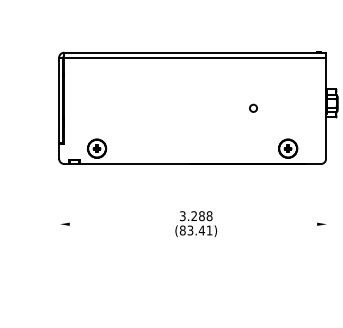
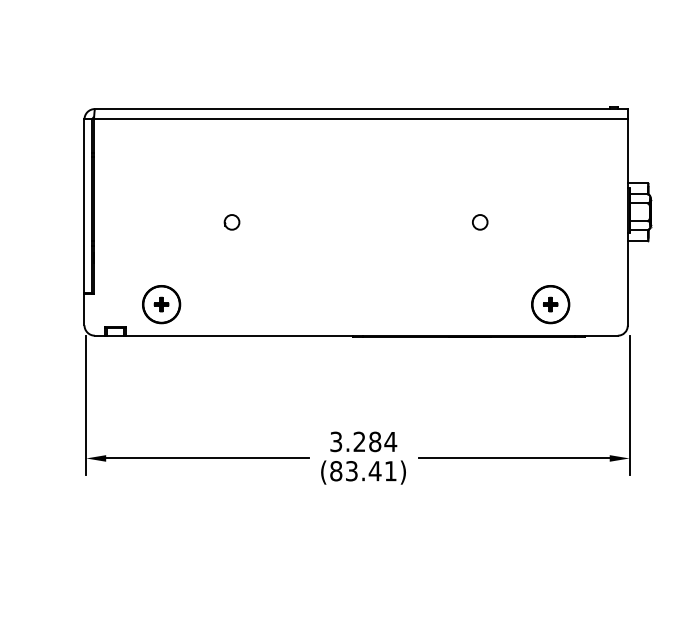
part: (131, 107) -> (231, 220), added
line: (60, 198) -> (87, 405), added
line: (326, 198) -> (628, 405), added
text: (209, 216) -> (390, 442), 3.288 -> 3.284
line: (119, 224) -> (207, 458), added
line: (270, 224) -> (514, 458), added

